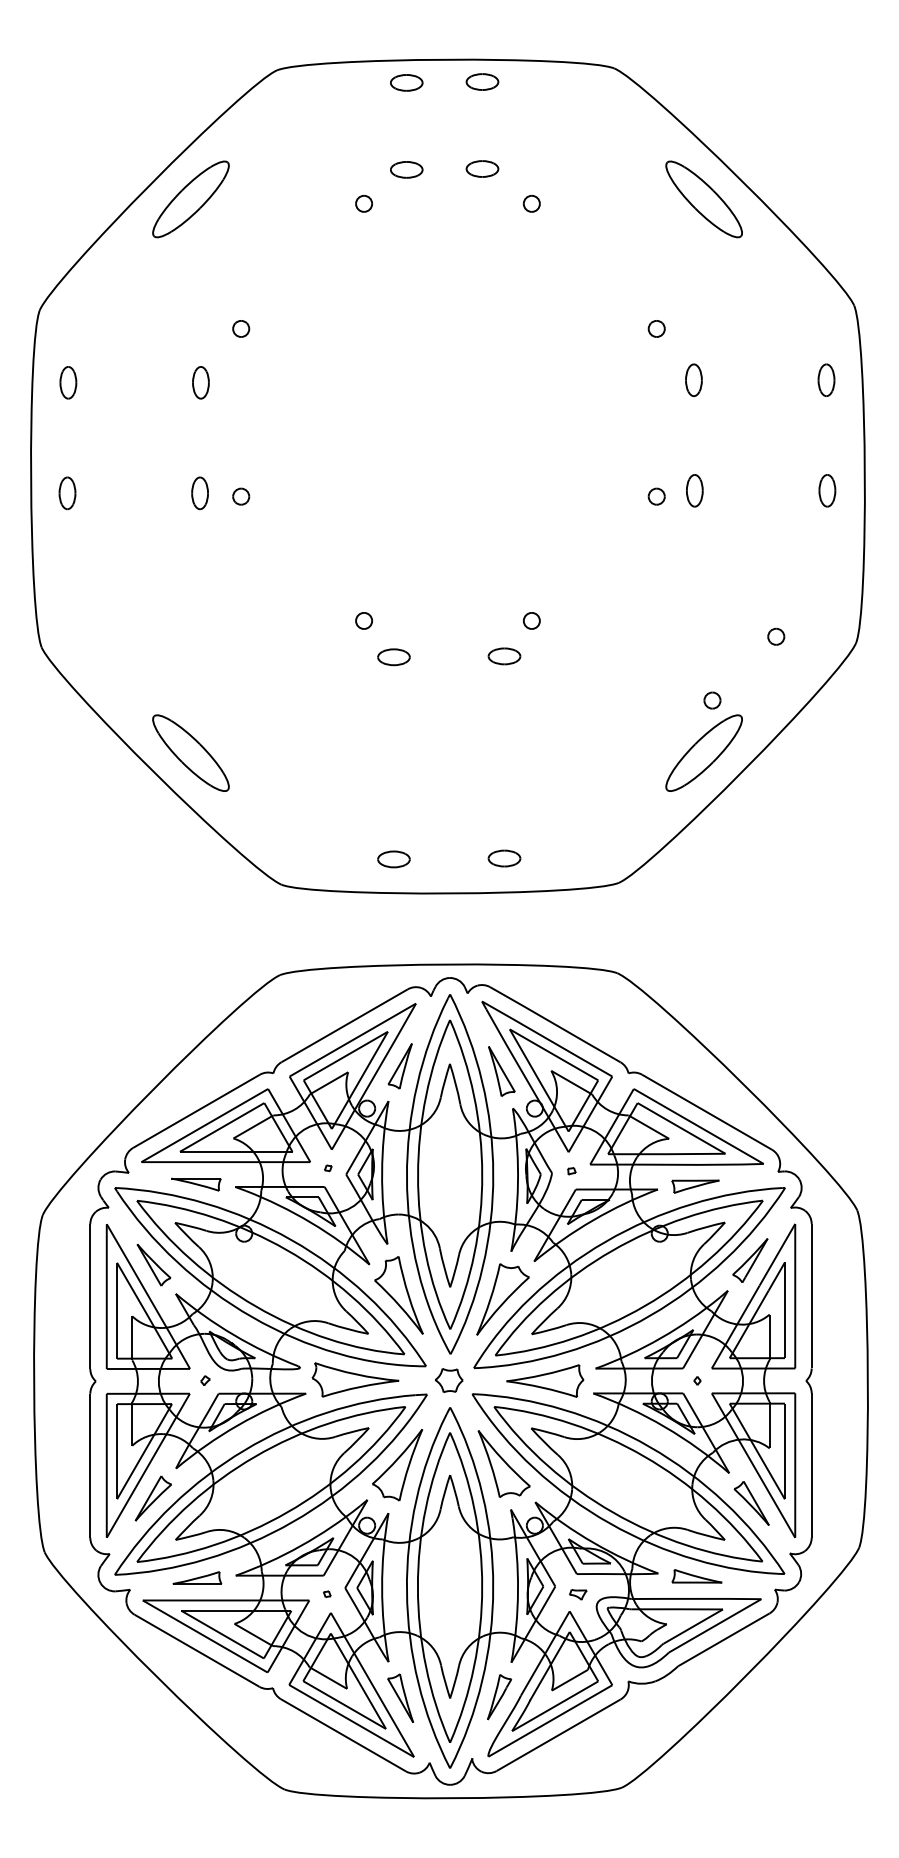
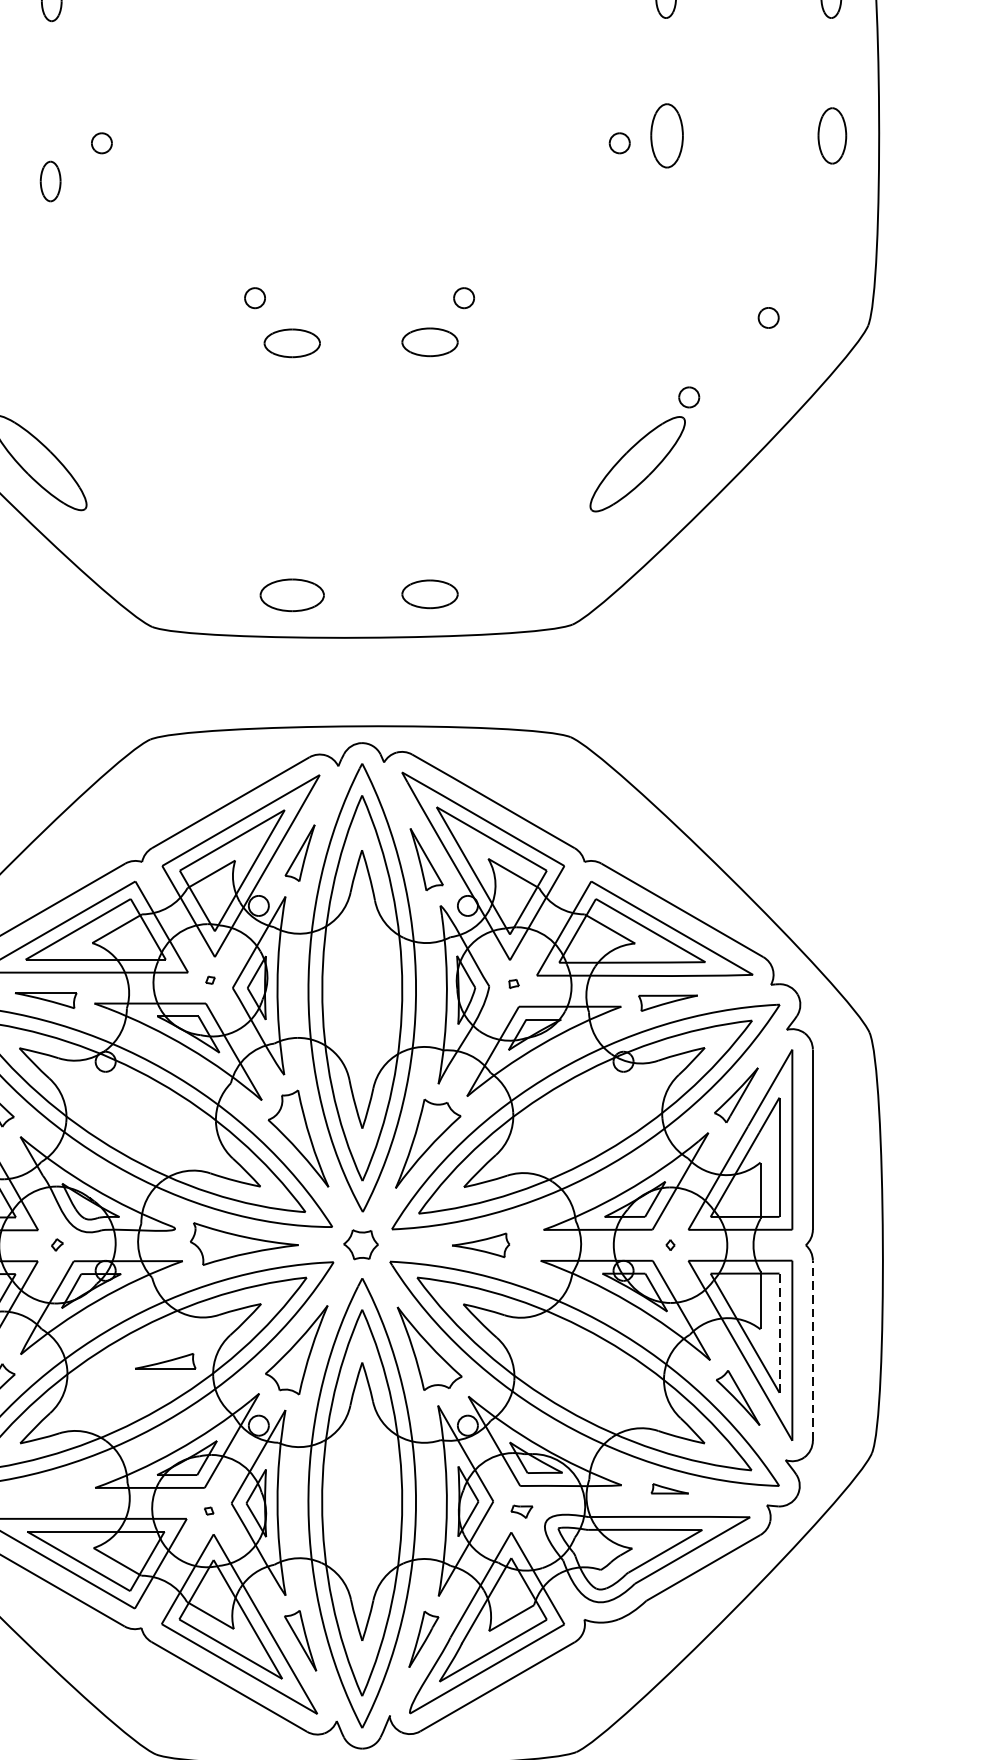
part: (694, 490) -> (666, 135), size x1.6
part: (827, 490) -> (832, 135), size x1.4
part: (199, 493) -> (49, 181), moved
part: (504, 656) -> (430, 342), size x1.4
part: (393, 657) -> (291, 343), size x1.4
part: (703, 752) -> (636, 463), moved
part: (504, 858) -> (430, 594), size x1.4
part: (393, 859) -> (291, 595), size x1.6
part: (545, 1380) -> (481, 1244), size x0.6
line: (784, 1451) -> (778, 1333), solid -> dashed
line: (811, 1465) -> (812, 1350), solid -> dashed
part: (696, 1576) -> (669, 1488), size x0.6
part: (197, 1577) -> (165, 1360), moved

